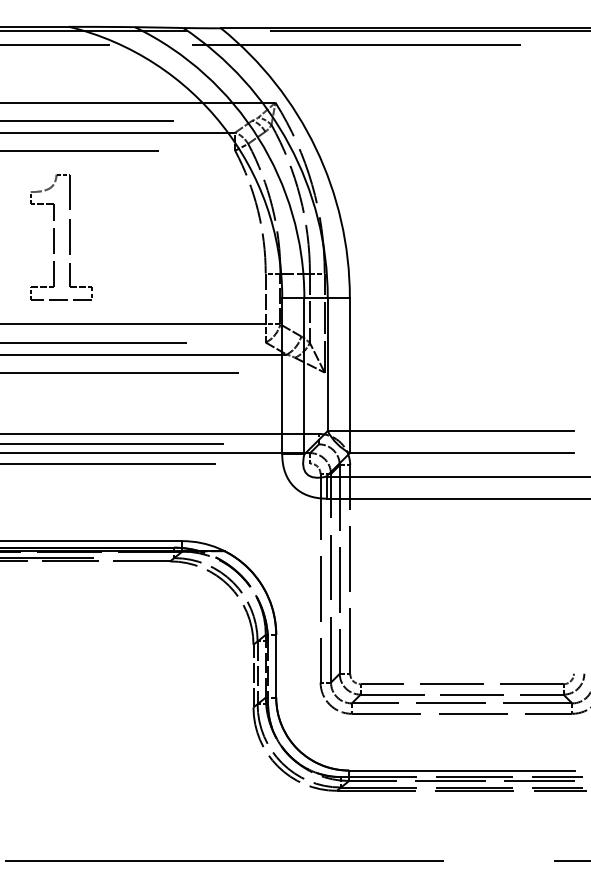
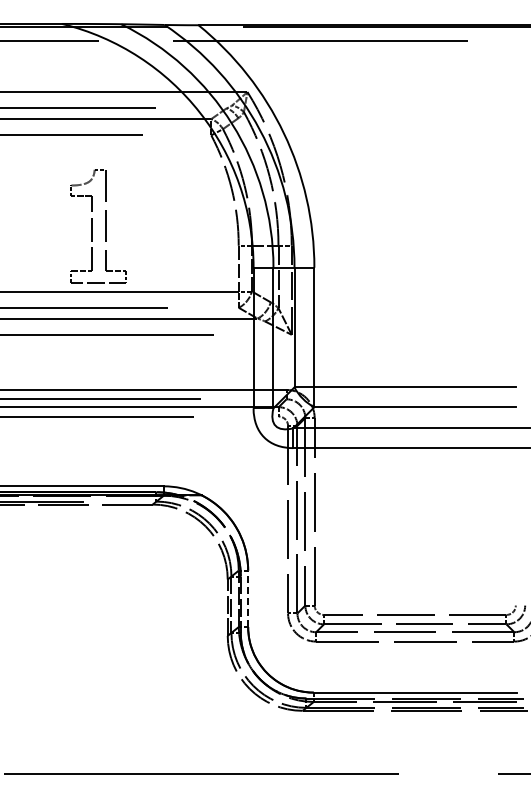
part: (60, 237) -> (98, 226), moved
line: (276, 665) -> (248, 598), solid -> dashed

